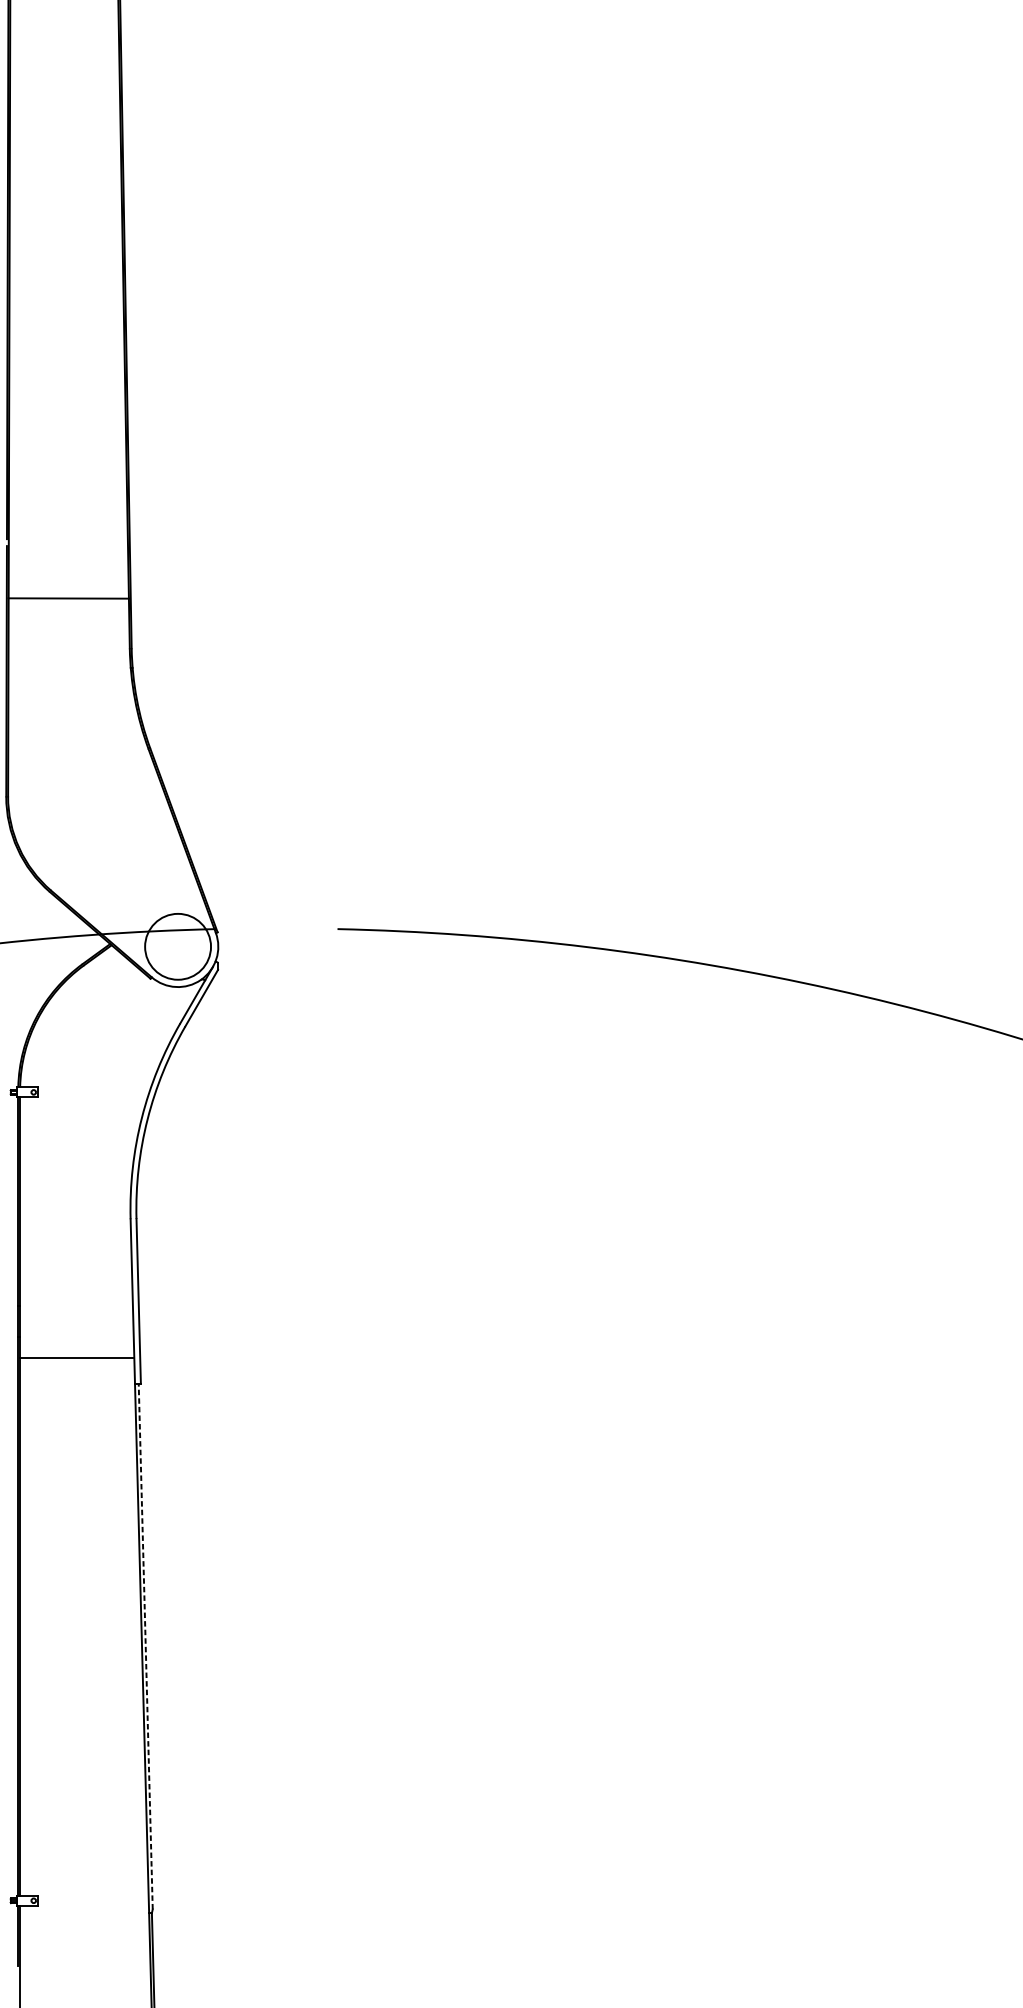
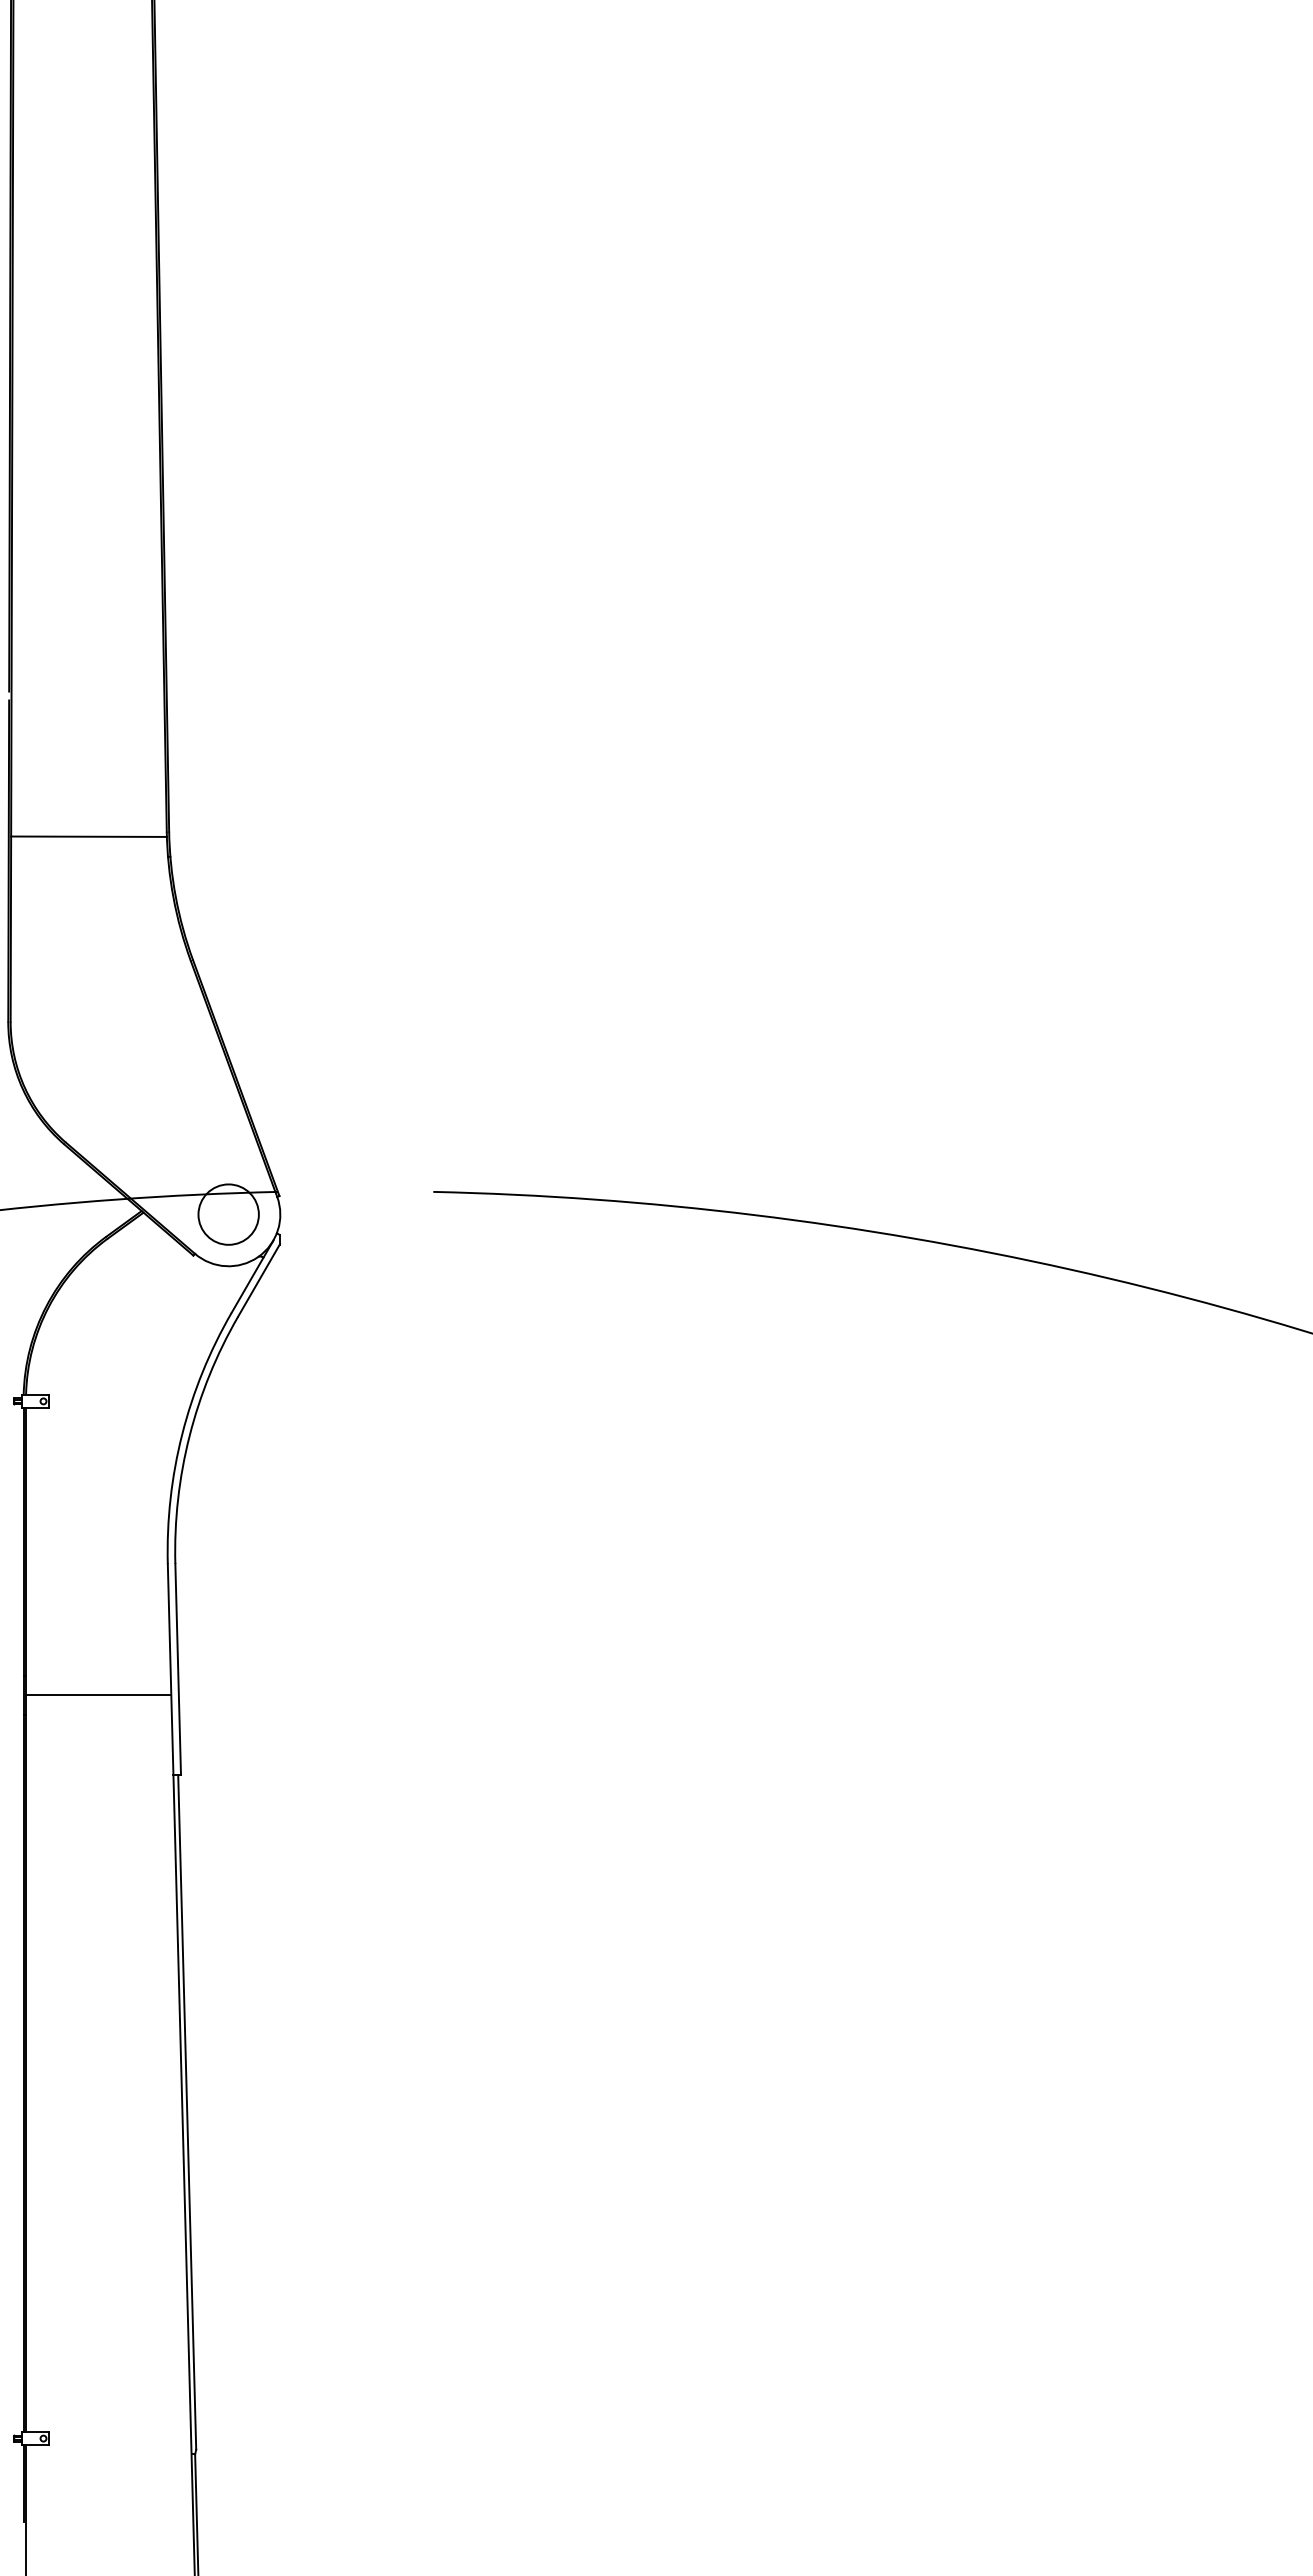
line: (68, 598) -> (88, 836), moved
circle: (177, 946) -> (228, 1214), size x0.71
line: (76, 1358) -> (98, 1695), moved
line: (145, 1645) -> (187, 2111), dashed -> solid

